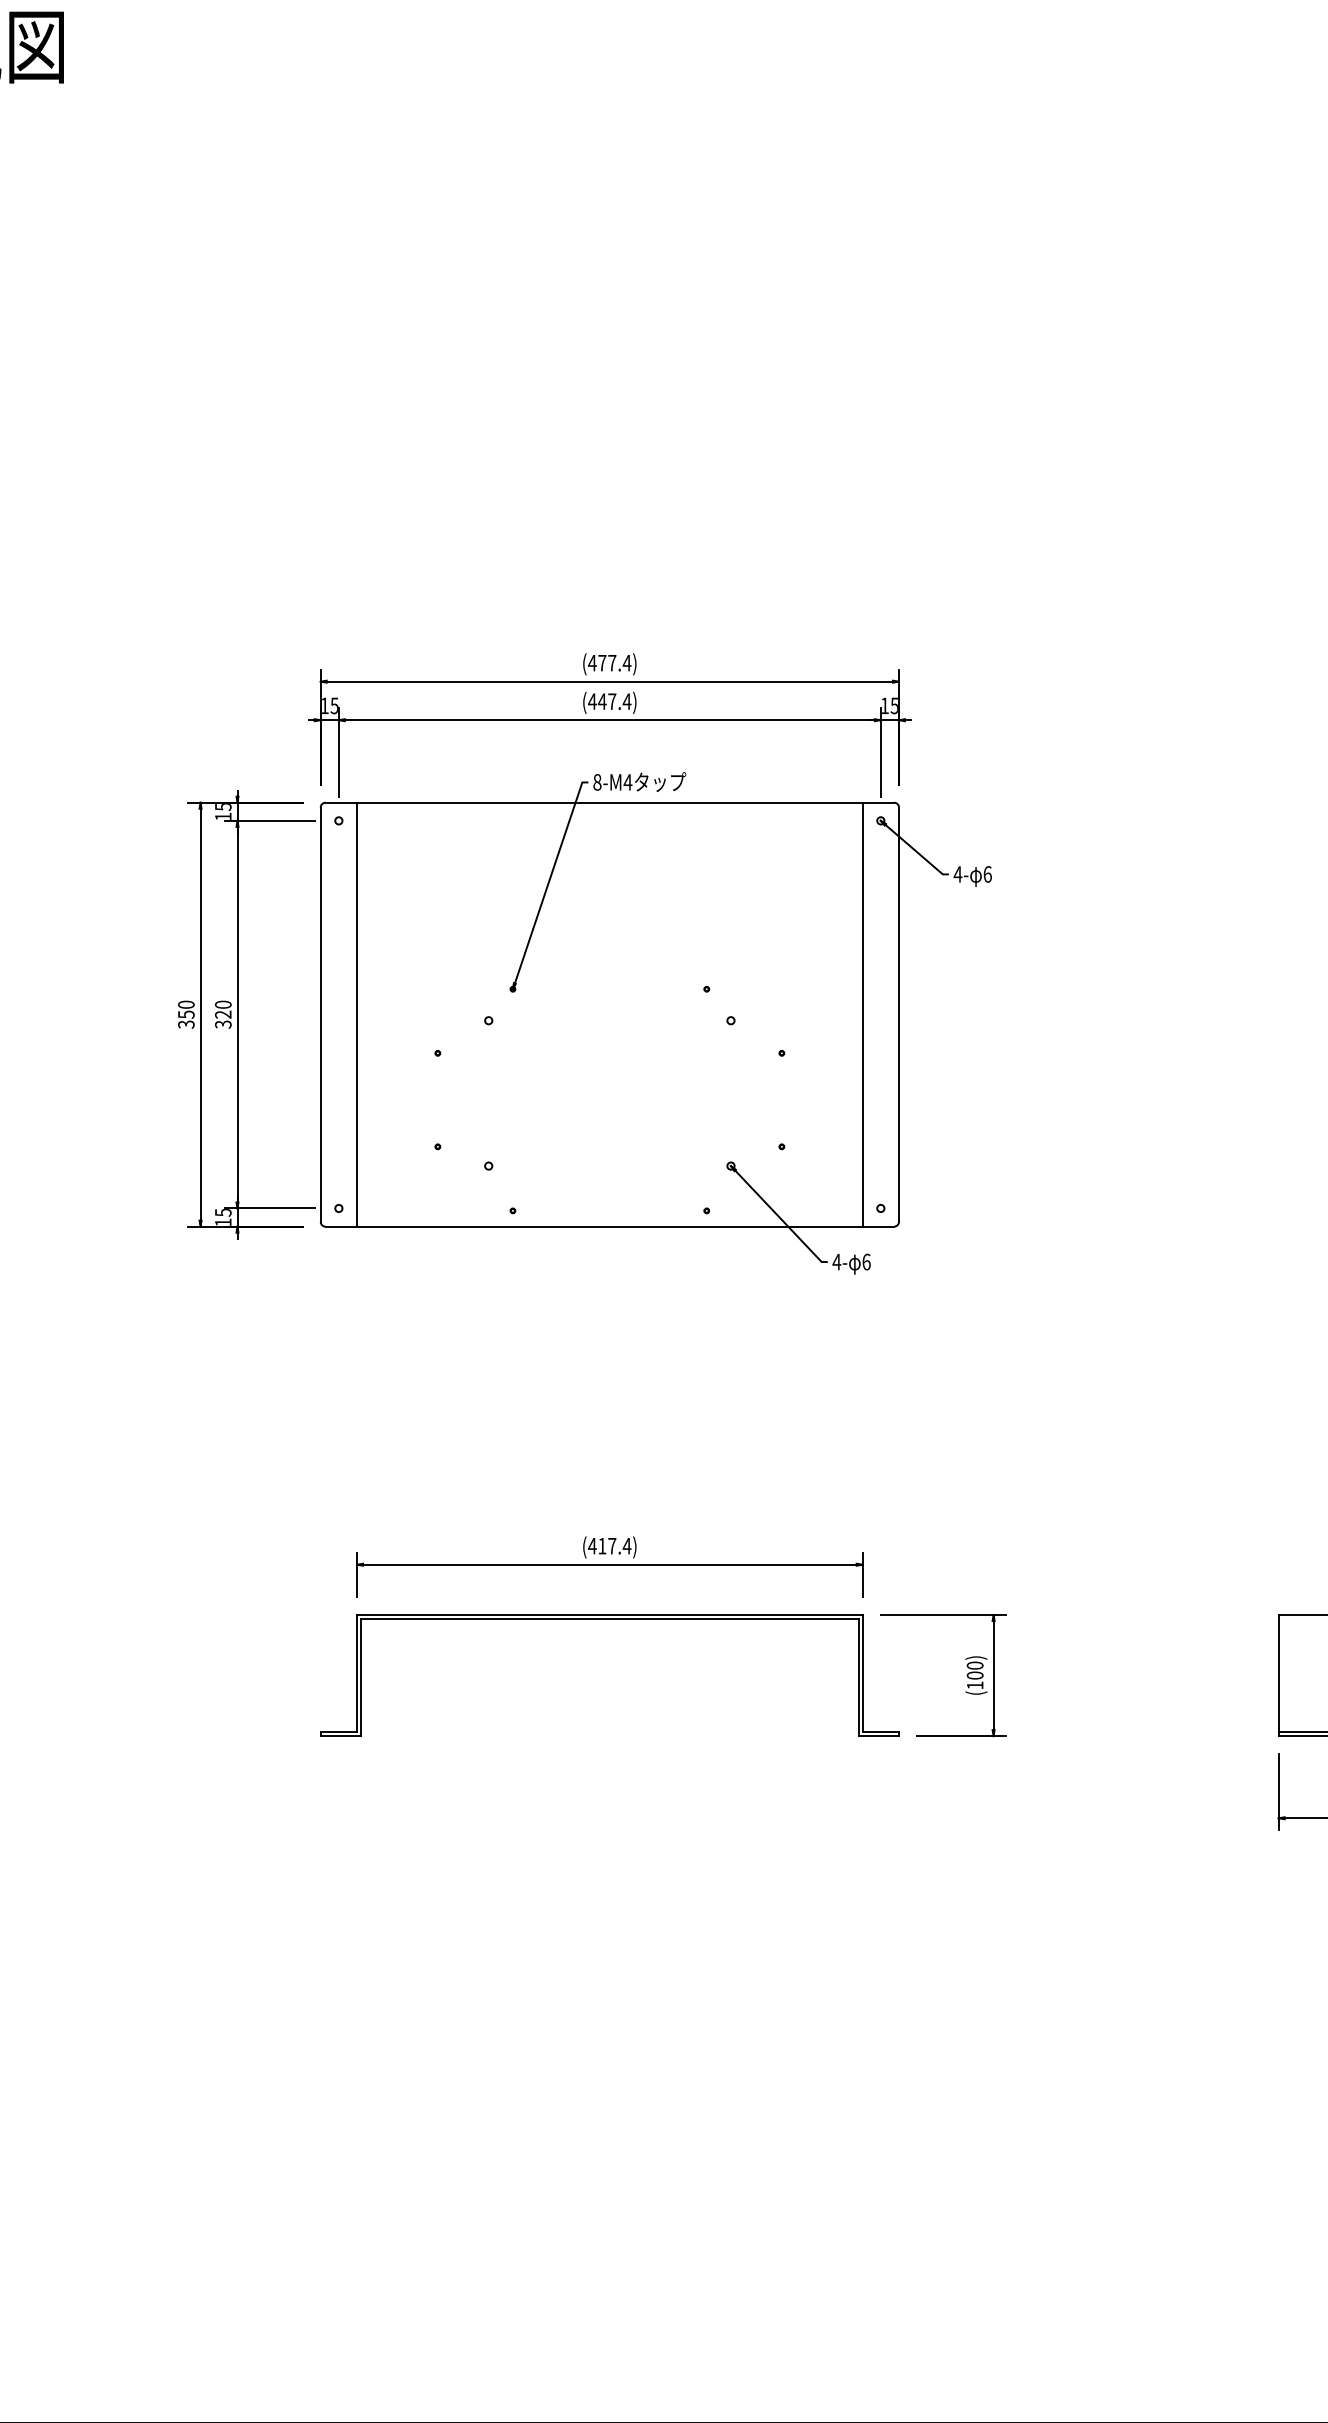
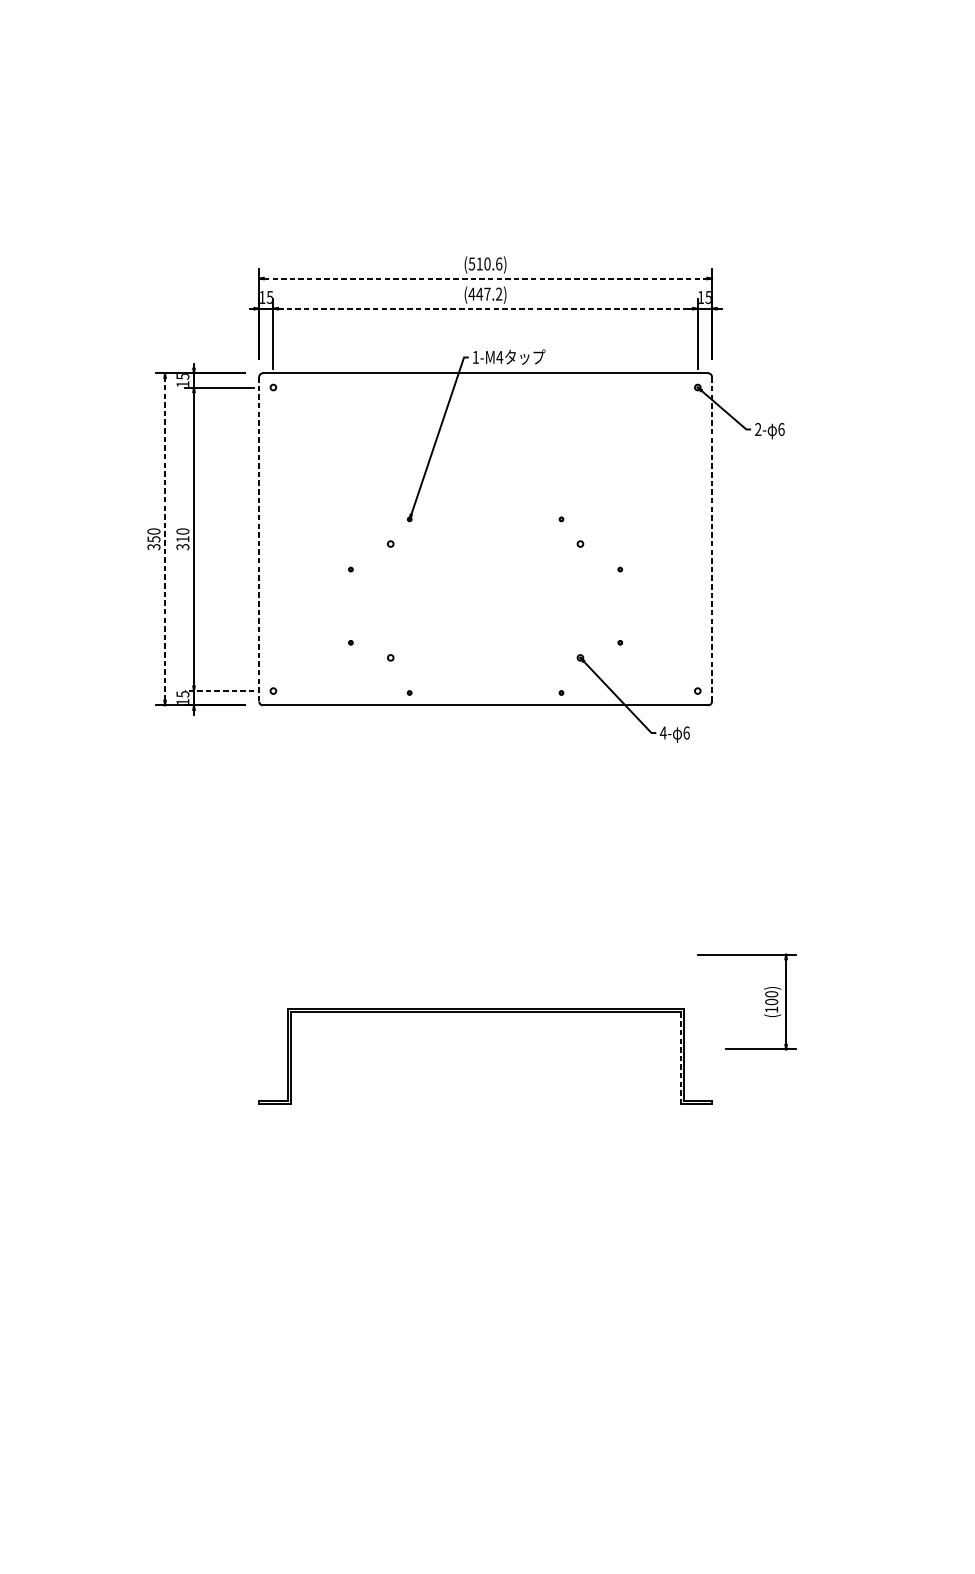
text: (609, 662) -> (485, 263), (477.4) -> (510.6)
line: (610, 681) -> (486, 278), solid -> dashed
text: (626, 701) -> (498, 294), (447.4) -> (447.2)
line: (609, 720) -> (485, 308), solid -> dashed
text: (597, 782) -> (475, 357), 8-M4 -> 1-M4
text: (957, 874) -> (757, 429), 4- -> 2-
line: (200, 1014) -> (165, 539), solid -> dashed
text: (223, 1014) -> (183, 539), 320 -> 310
line: (357, 1014) -> (287, 539), removed
line: (862, 1014) -> (683, 539), removed
line: (899, 1014) -> (712, 539), solid -> dashed
line: (320, 1015) -> (258, 539), solid -> dashed
line: (270, 1208) -> (219, 691), solid -> dashed
part: (609, 1566) -> (485, 971), removed
part: (966, 1675) -> (764, 1001), moved
line: (858, 1677) -> (680, 1058), solid -> dashed

